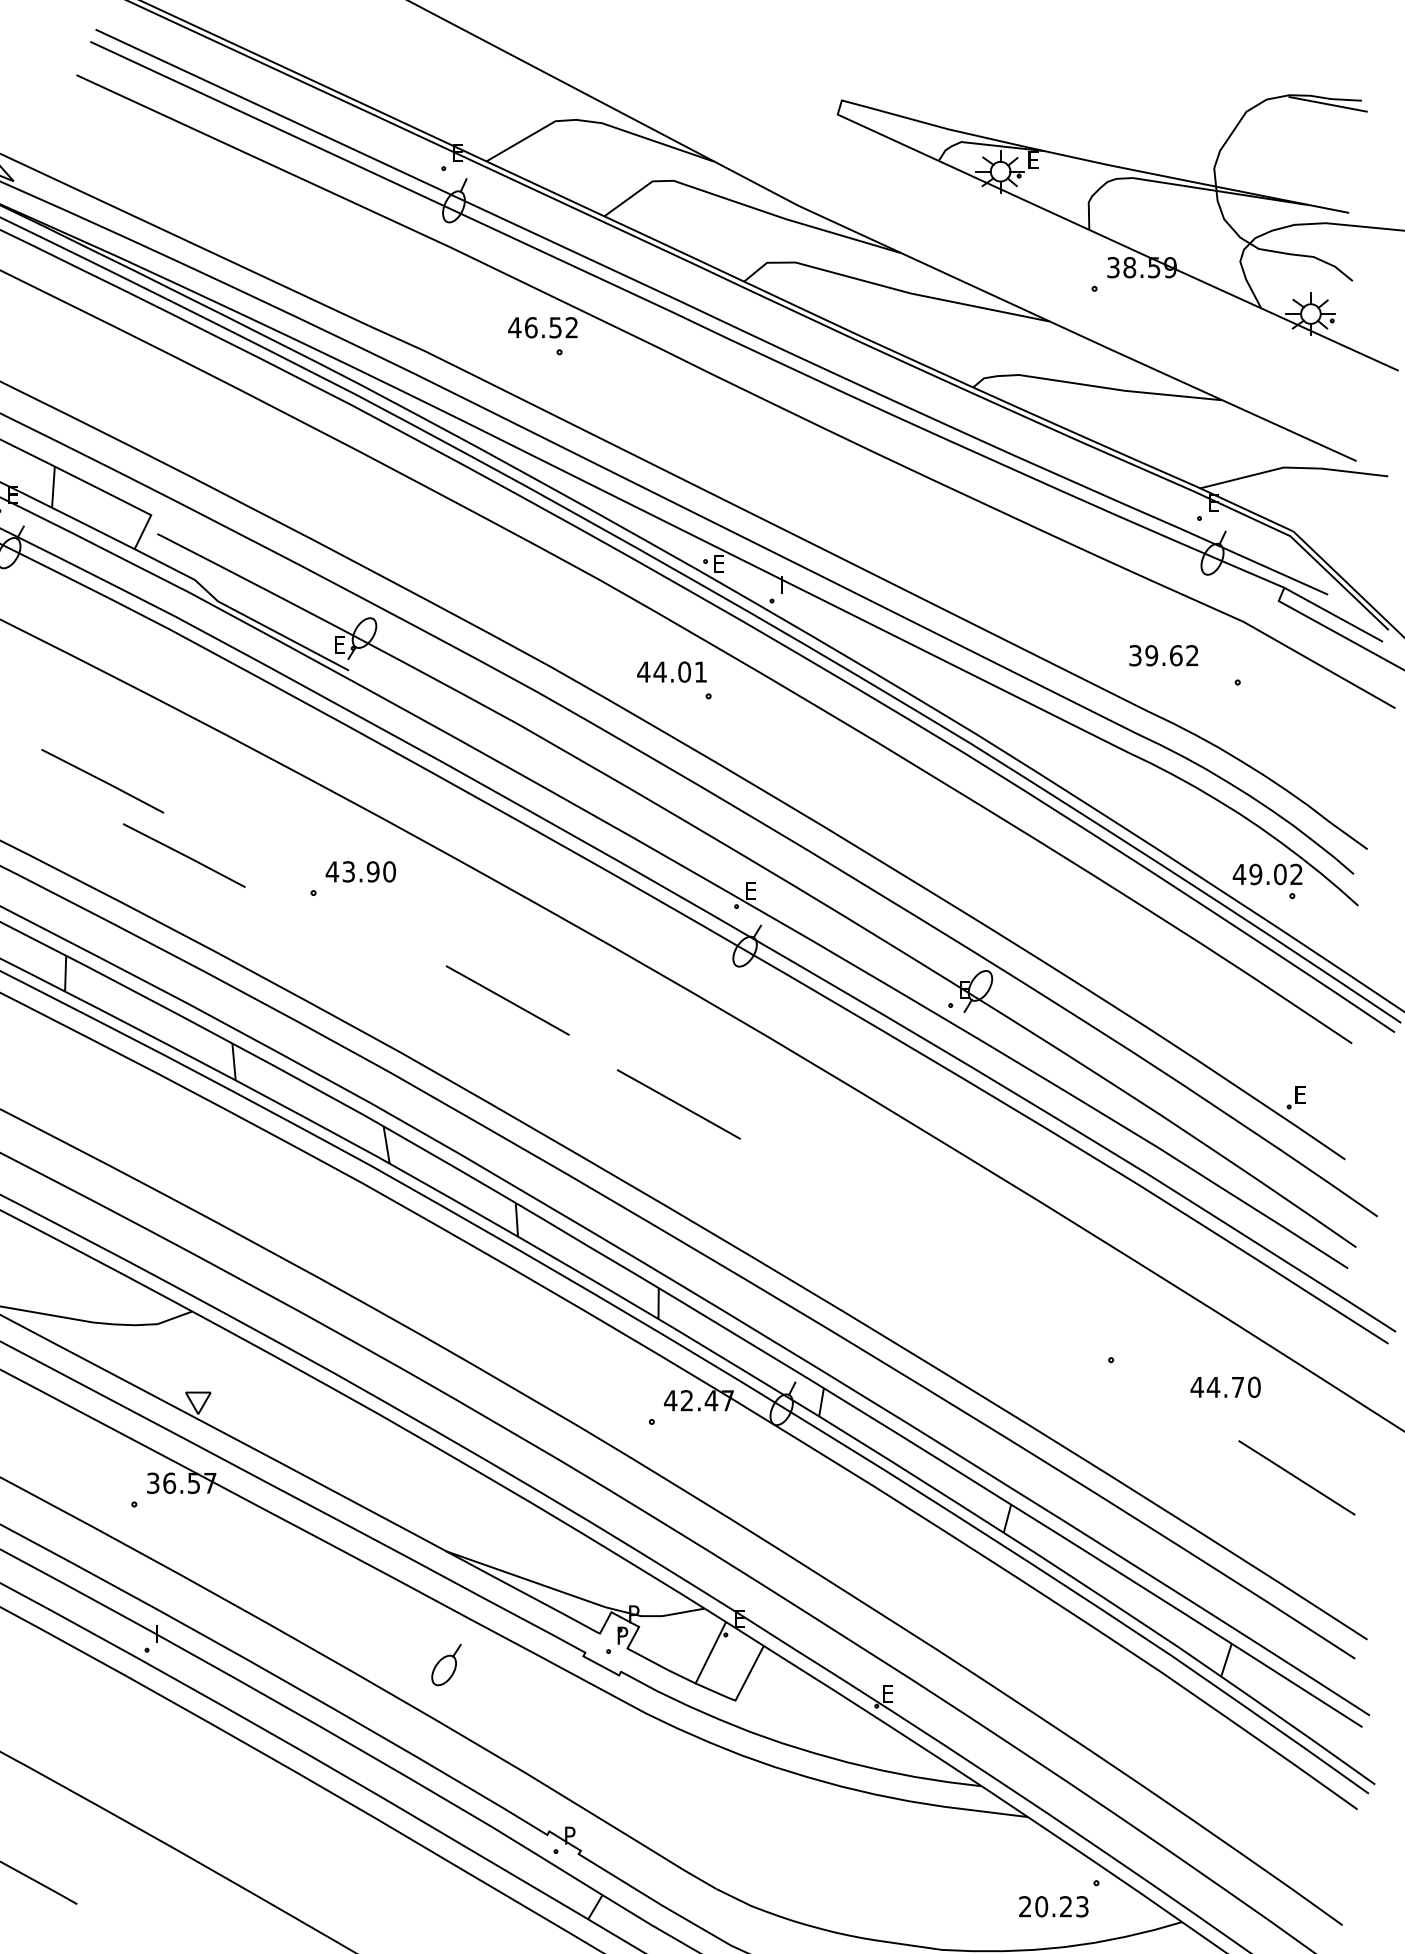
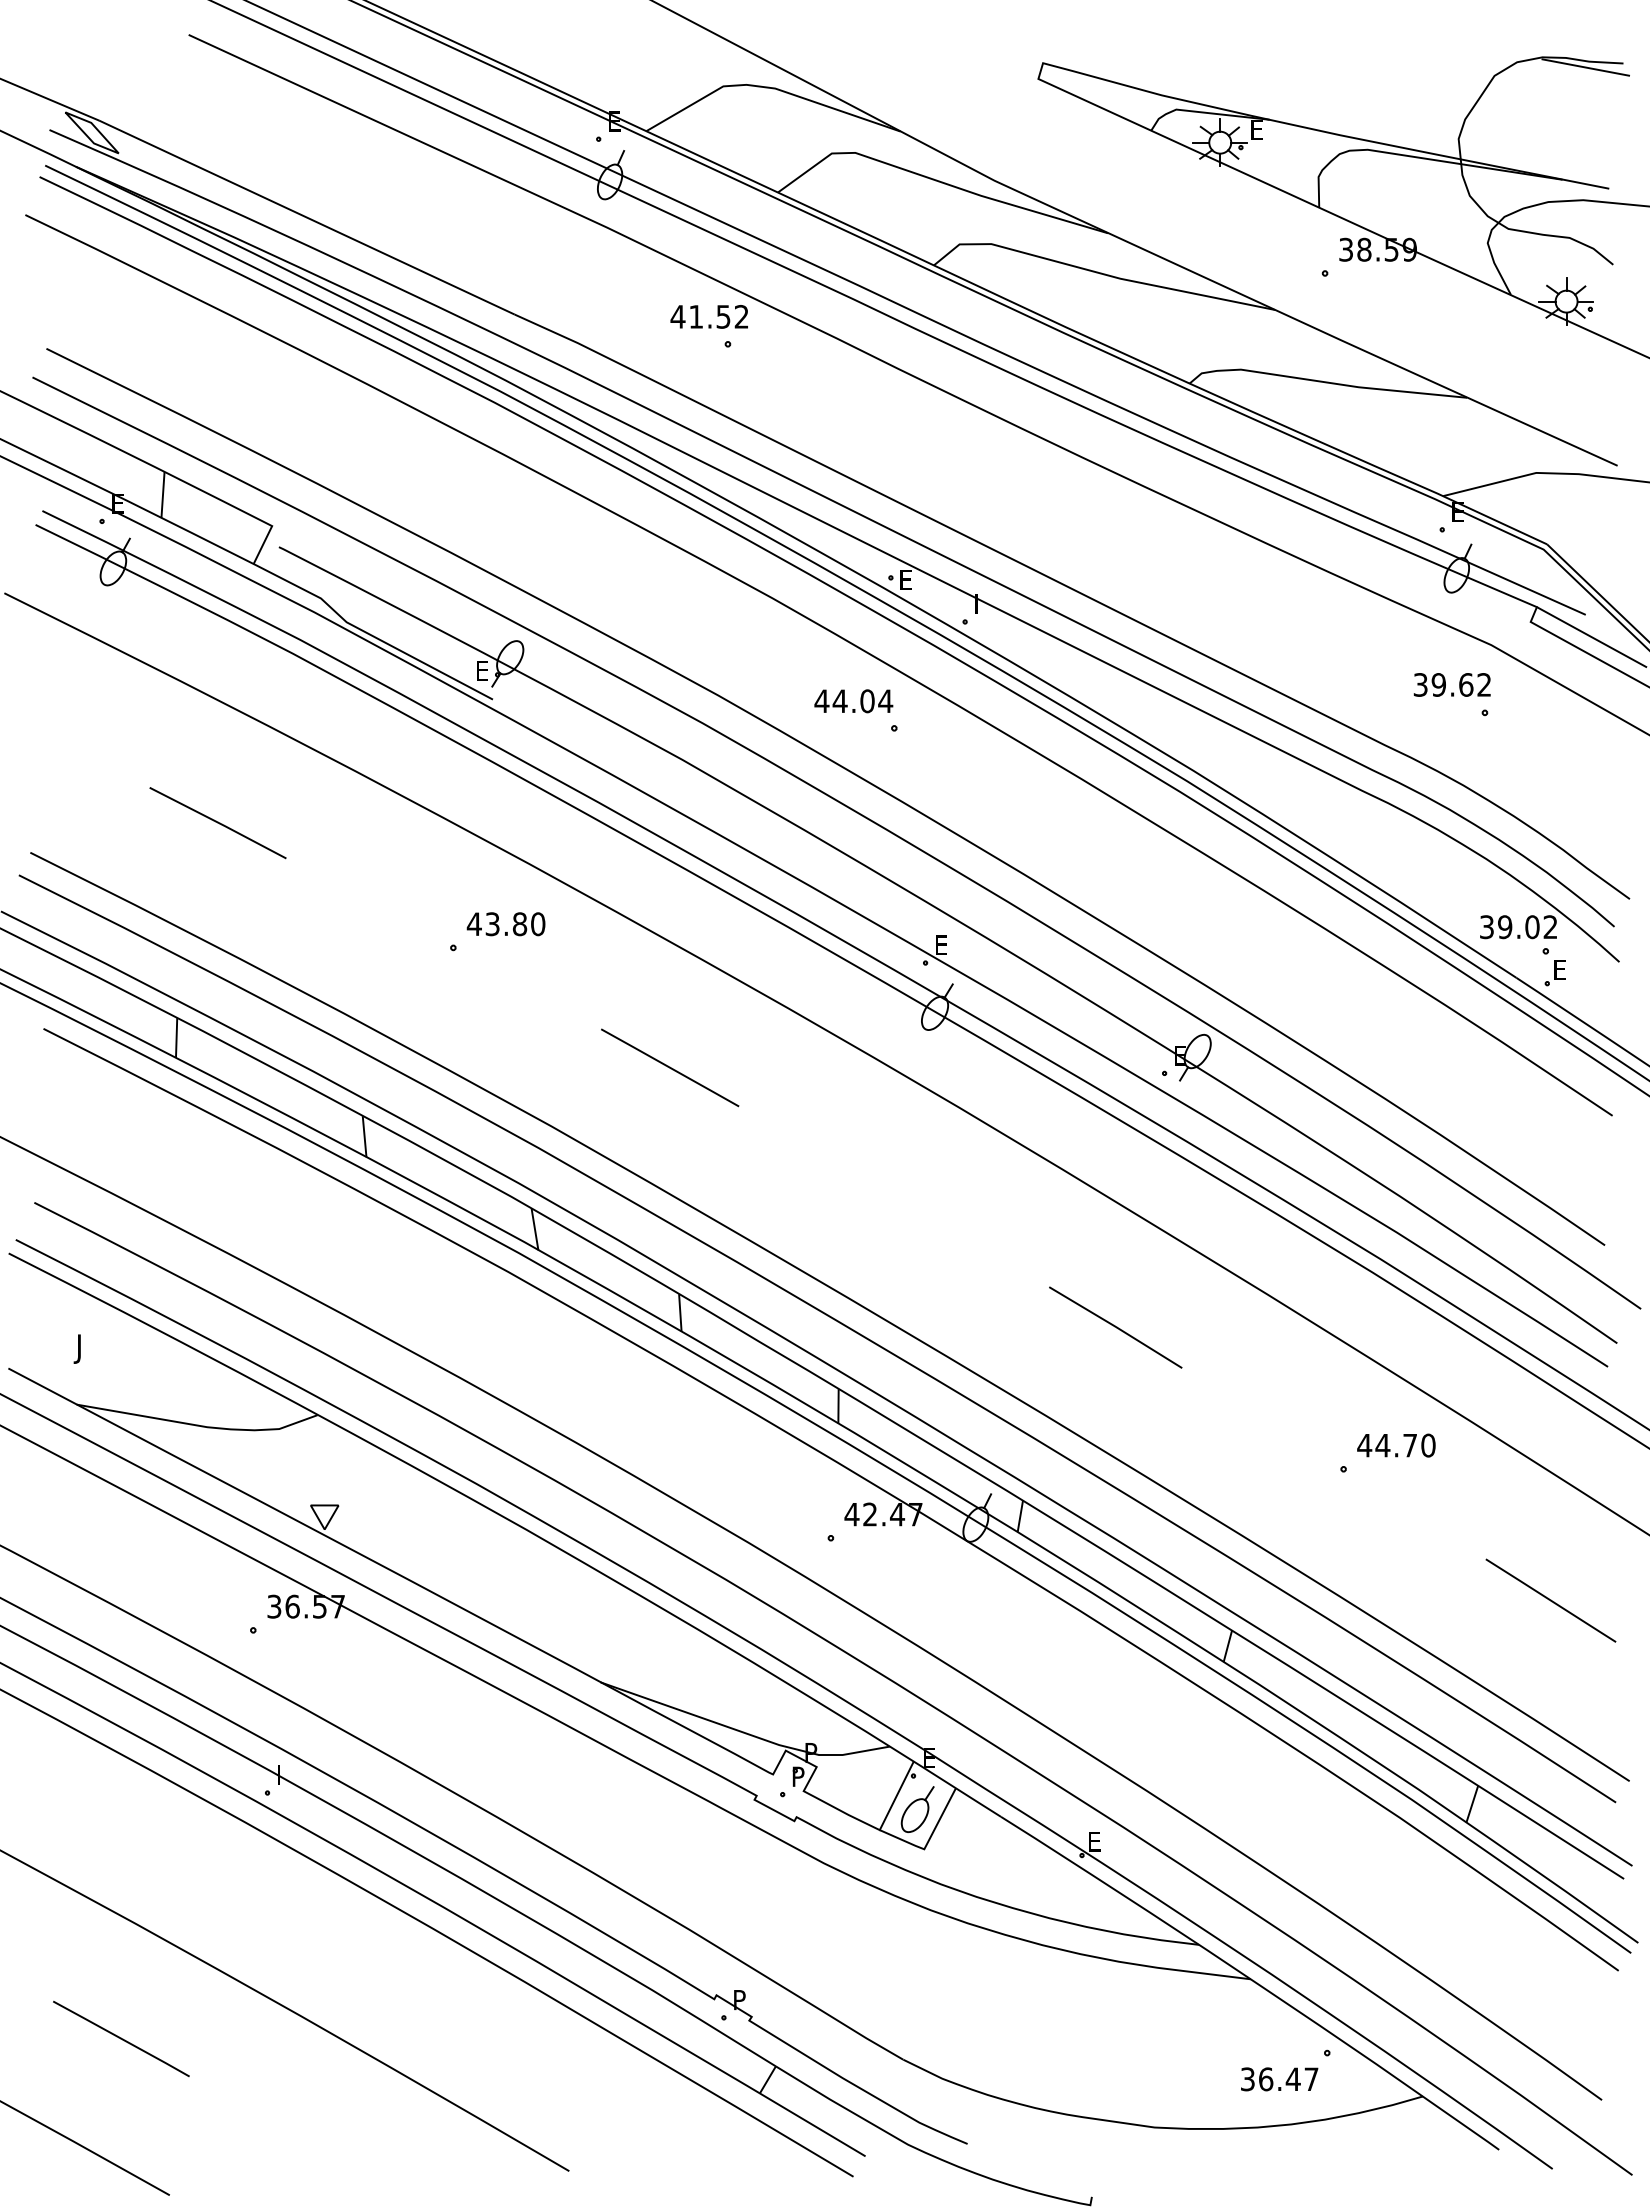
text: (531, 327) -> (696, 316), 46.52 -> 41.52
text: (1163, 655) -> (1451, 684), moved
text: (700, 671) -> (885, 700), 44.01 -> 44.04
line: (183, 855) -> (308, 906), removed
text: (372, 872) -> (519, 924), 43.90 -> 43.80
text: (1239, 874) -> (1486, 927), 49.02 -> 39.02
part: (1295, 1097) -> (1554, 973), moved
line: (679, 1104) -> (861, 1183), removed
line: (906, 1233) -> (1115, 1327), added
text: (1225, 1387) -> (1396, 1445), moved
part: (446, 1664) -> (917, 1809), moved
text: (1053, 1906) -> (1279, 2079), 20.23 -> 36.47

